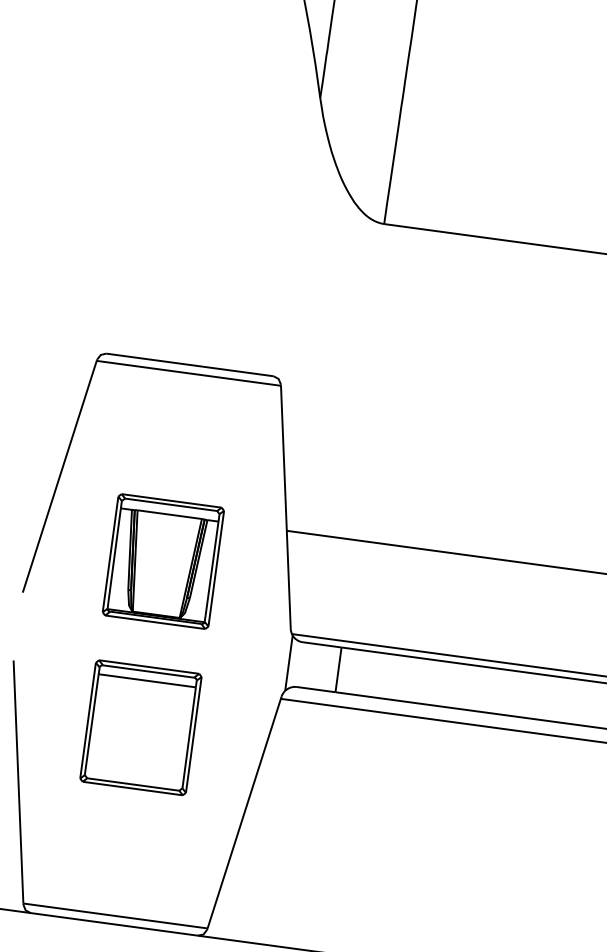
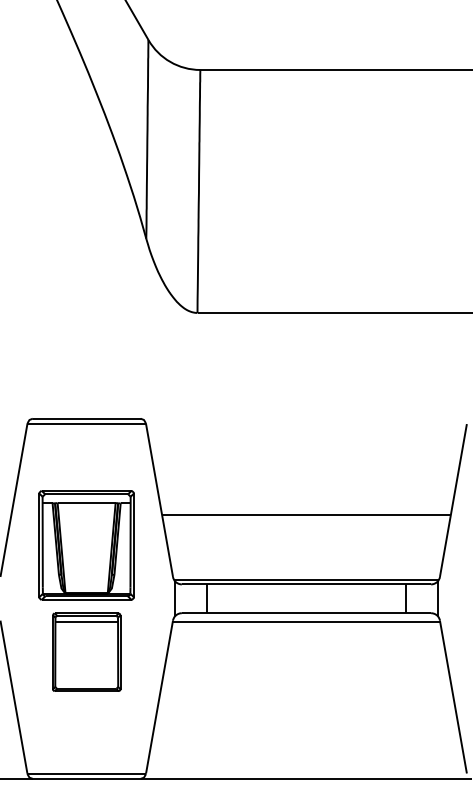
part: (163, 560) -> (86, 544), size x1.4

